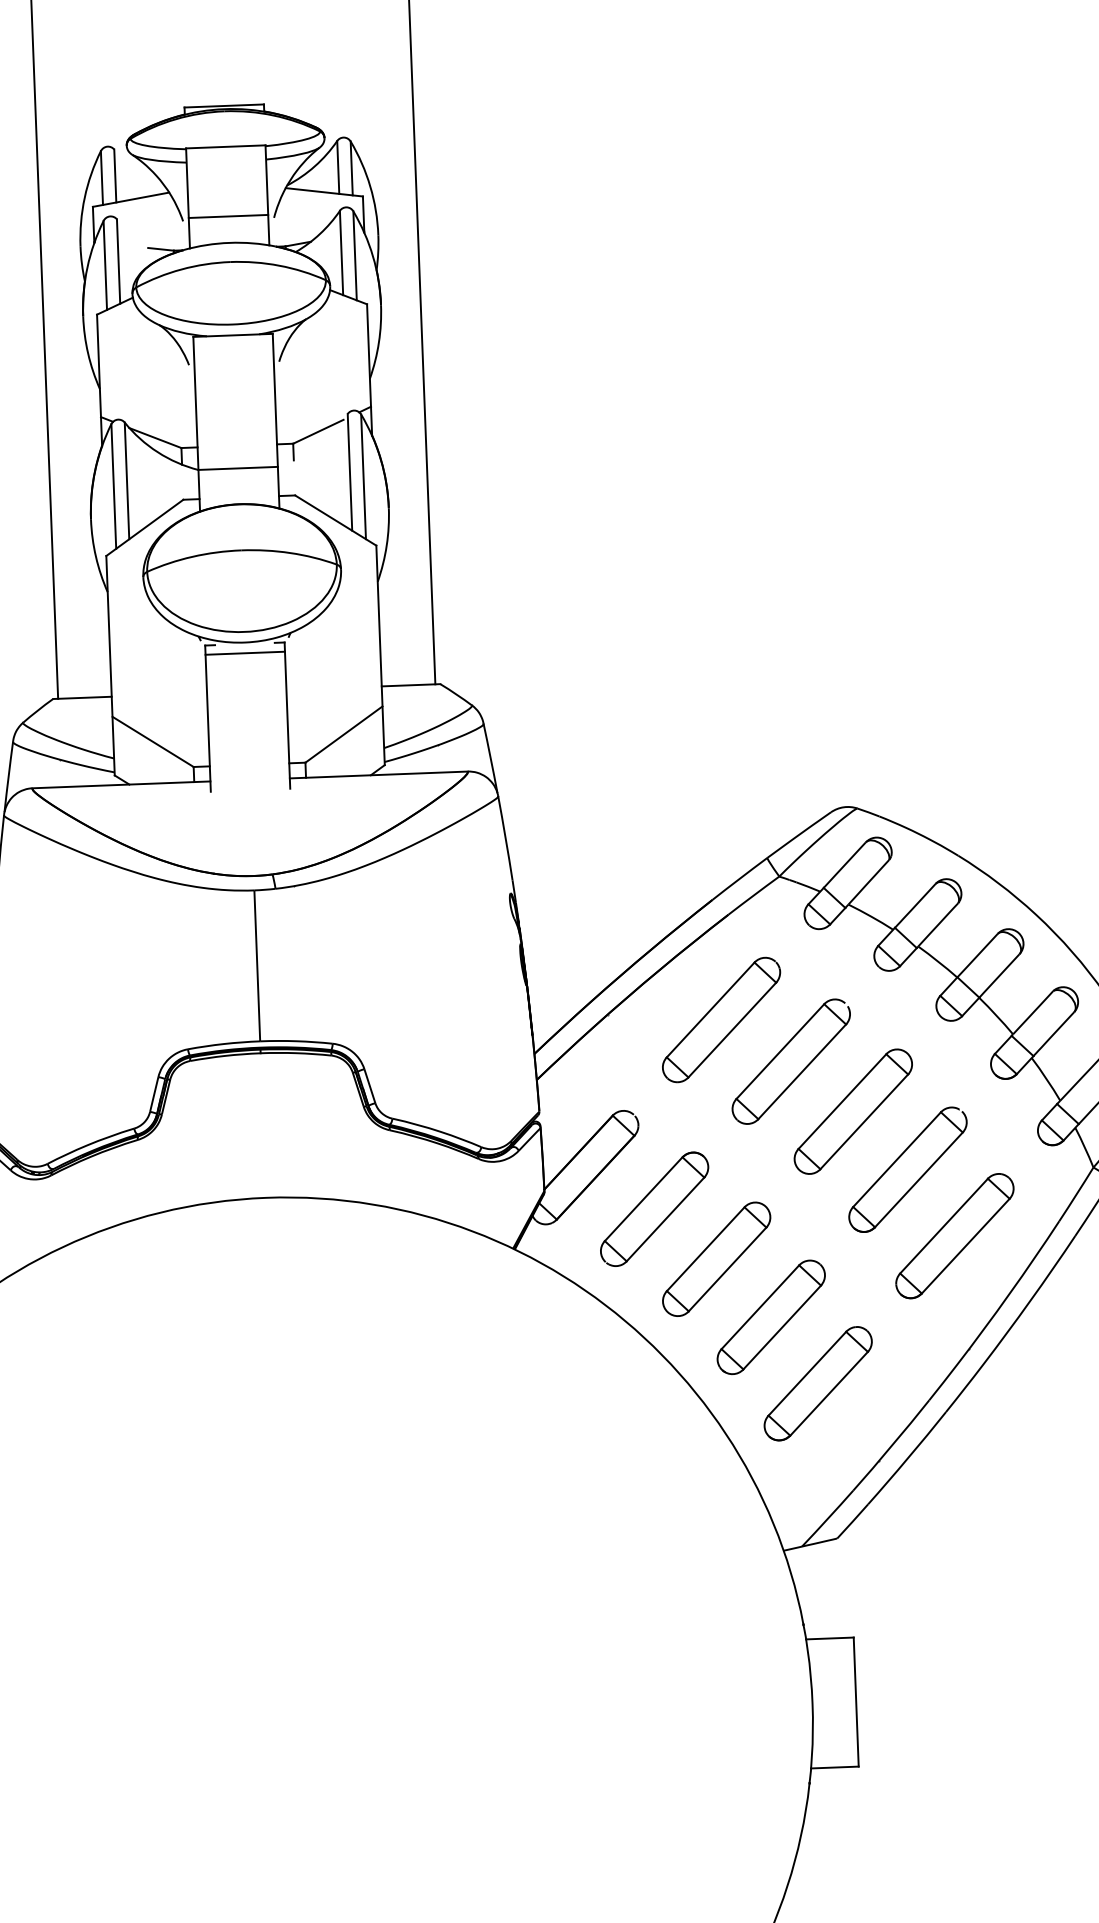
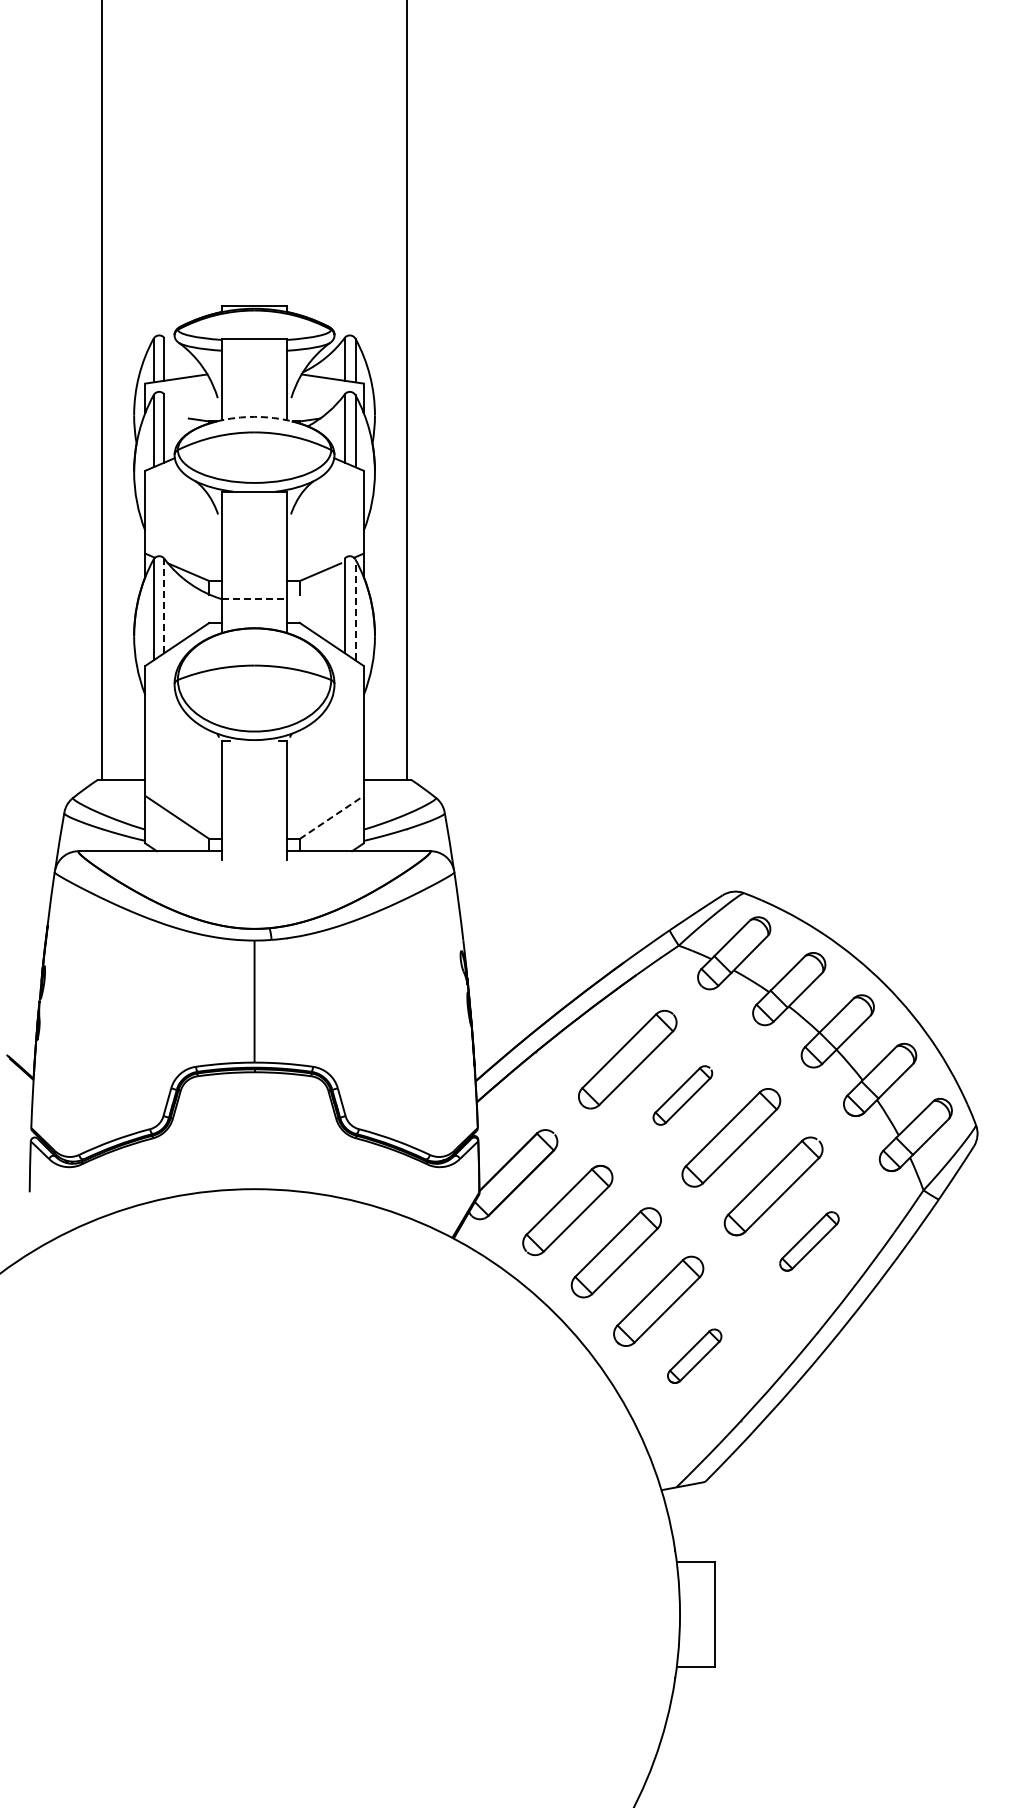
line: (228, 216) -> (254, 395), removed
arc: (229, 242) -> (254, 416), solid -> dashed
line: (239, 468) -> (255, 599), solid -> dashed
line: (363, 476) -> (355, 609), solid -> dashed
line: (127, 480) -> (164, 605), solid -> dashed
line: (245, 652) -> (254, 748), removed
line: (343, 734) -> (331, 817), solid -> dashed
part: (790, 1061) -> (682, 1095), size x0.6
part: (954, 1236) -> (809, 1241), size x0.6
part: (818, 1382) -> (694, 1355), size x0.6

